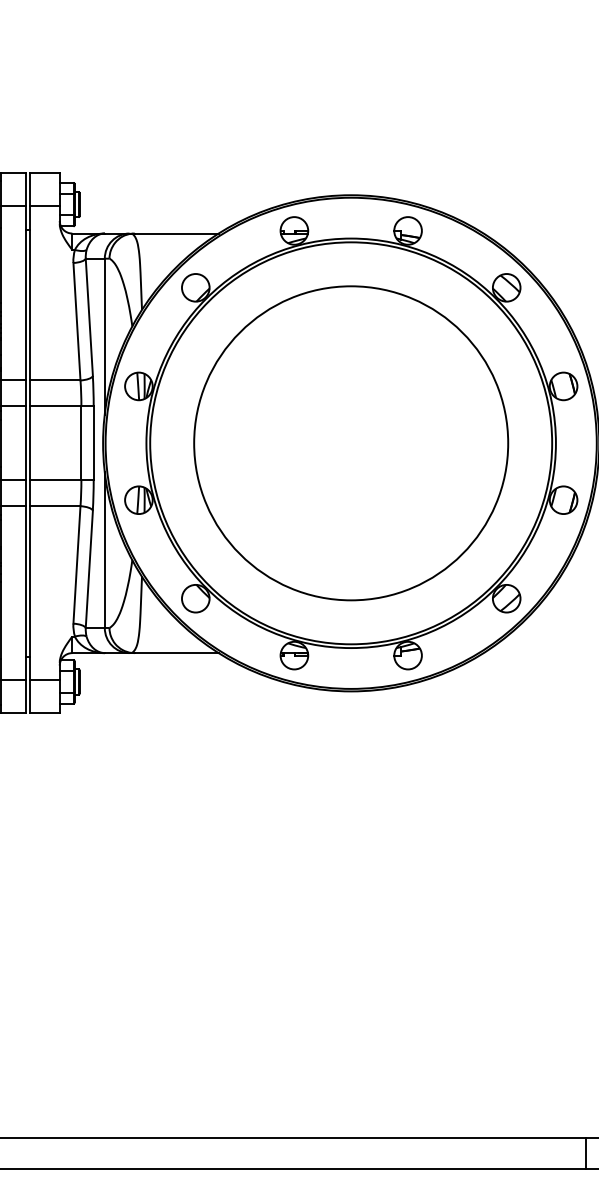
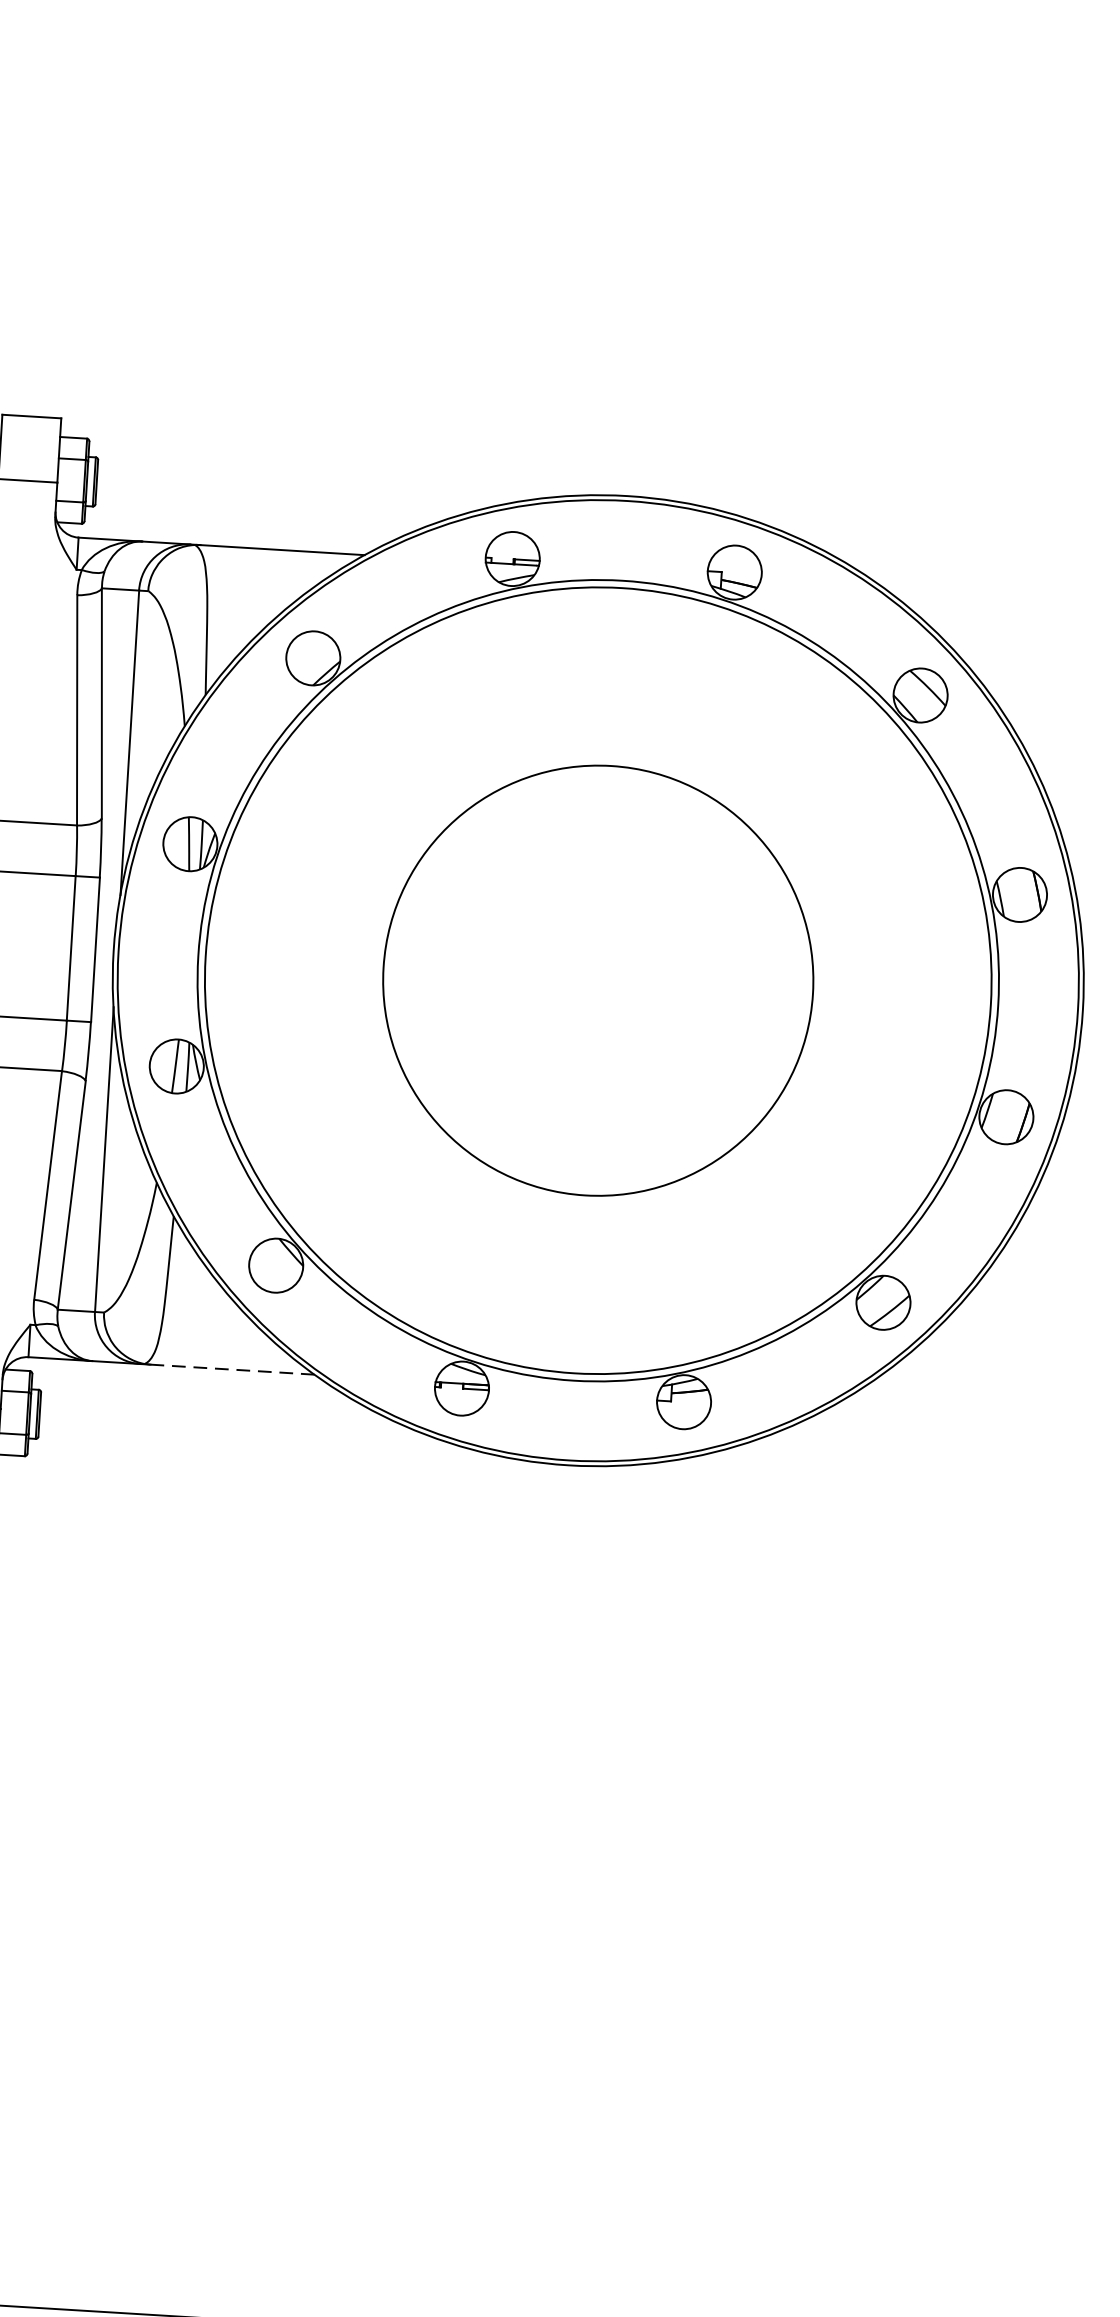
circle: (351, 443) -> (598, 981), size x0.7
line: (176, 653) -> (231, 1370), solid -> dashed

